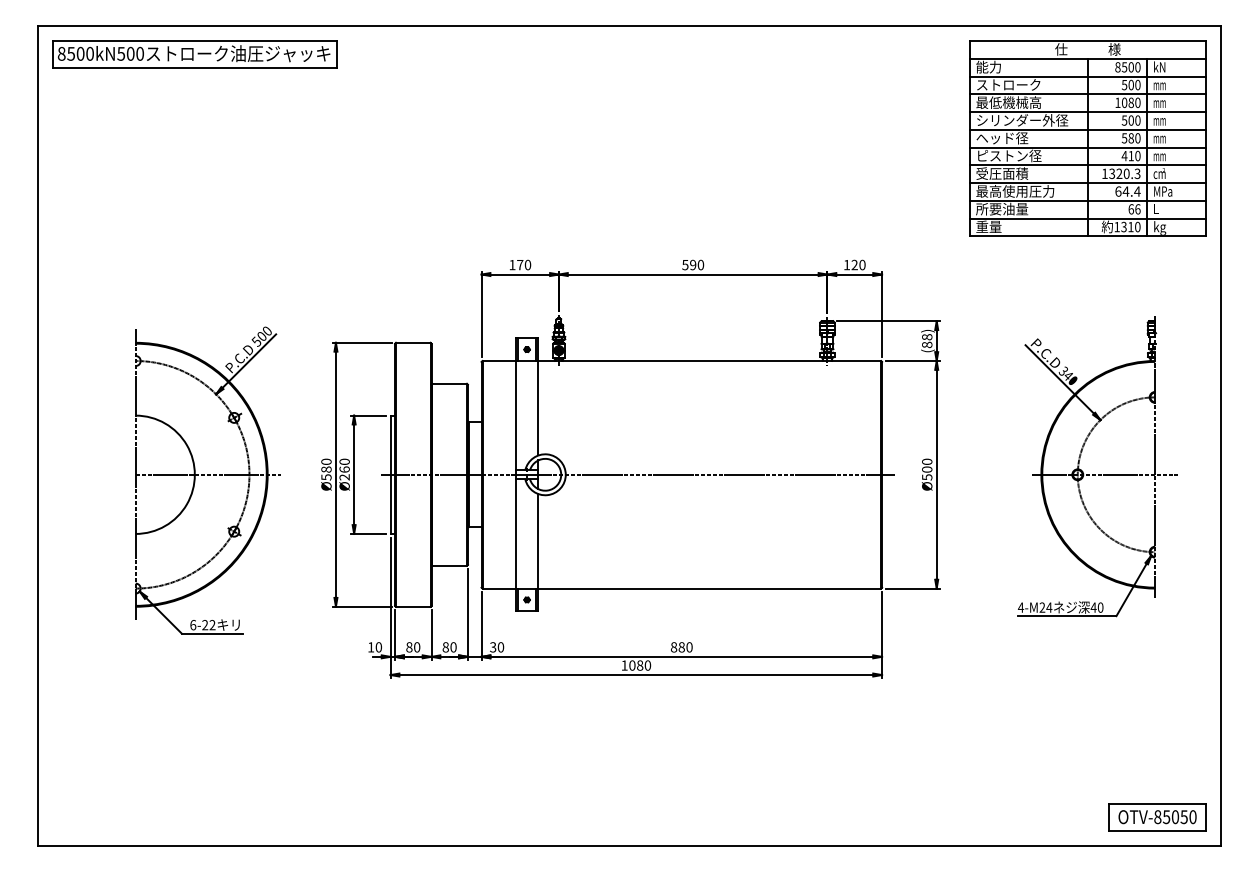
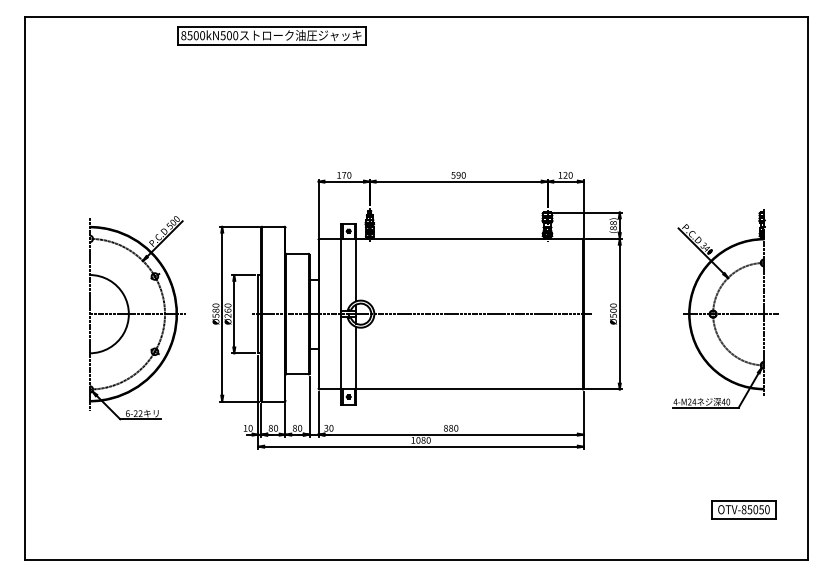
part: (194, 53) -> (271, 35), moved
part: (1087, 138) -> (719, 91), removed
part: (1156, 816) -> (743, 509), moved

